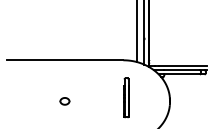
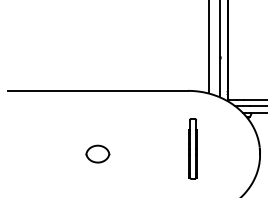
part: (64, 101) -> (97, 154), size x1.6

